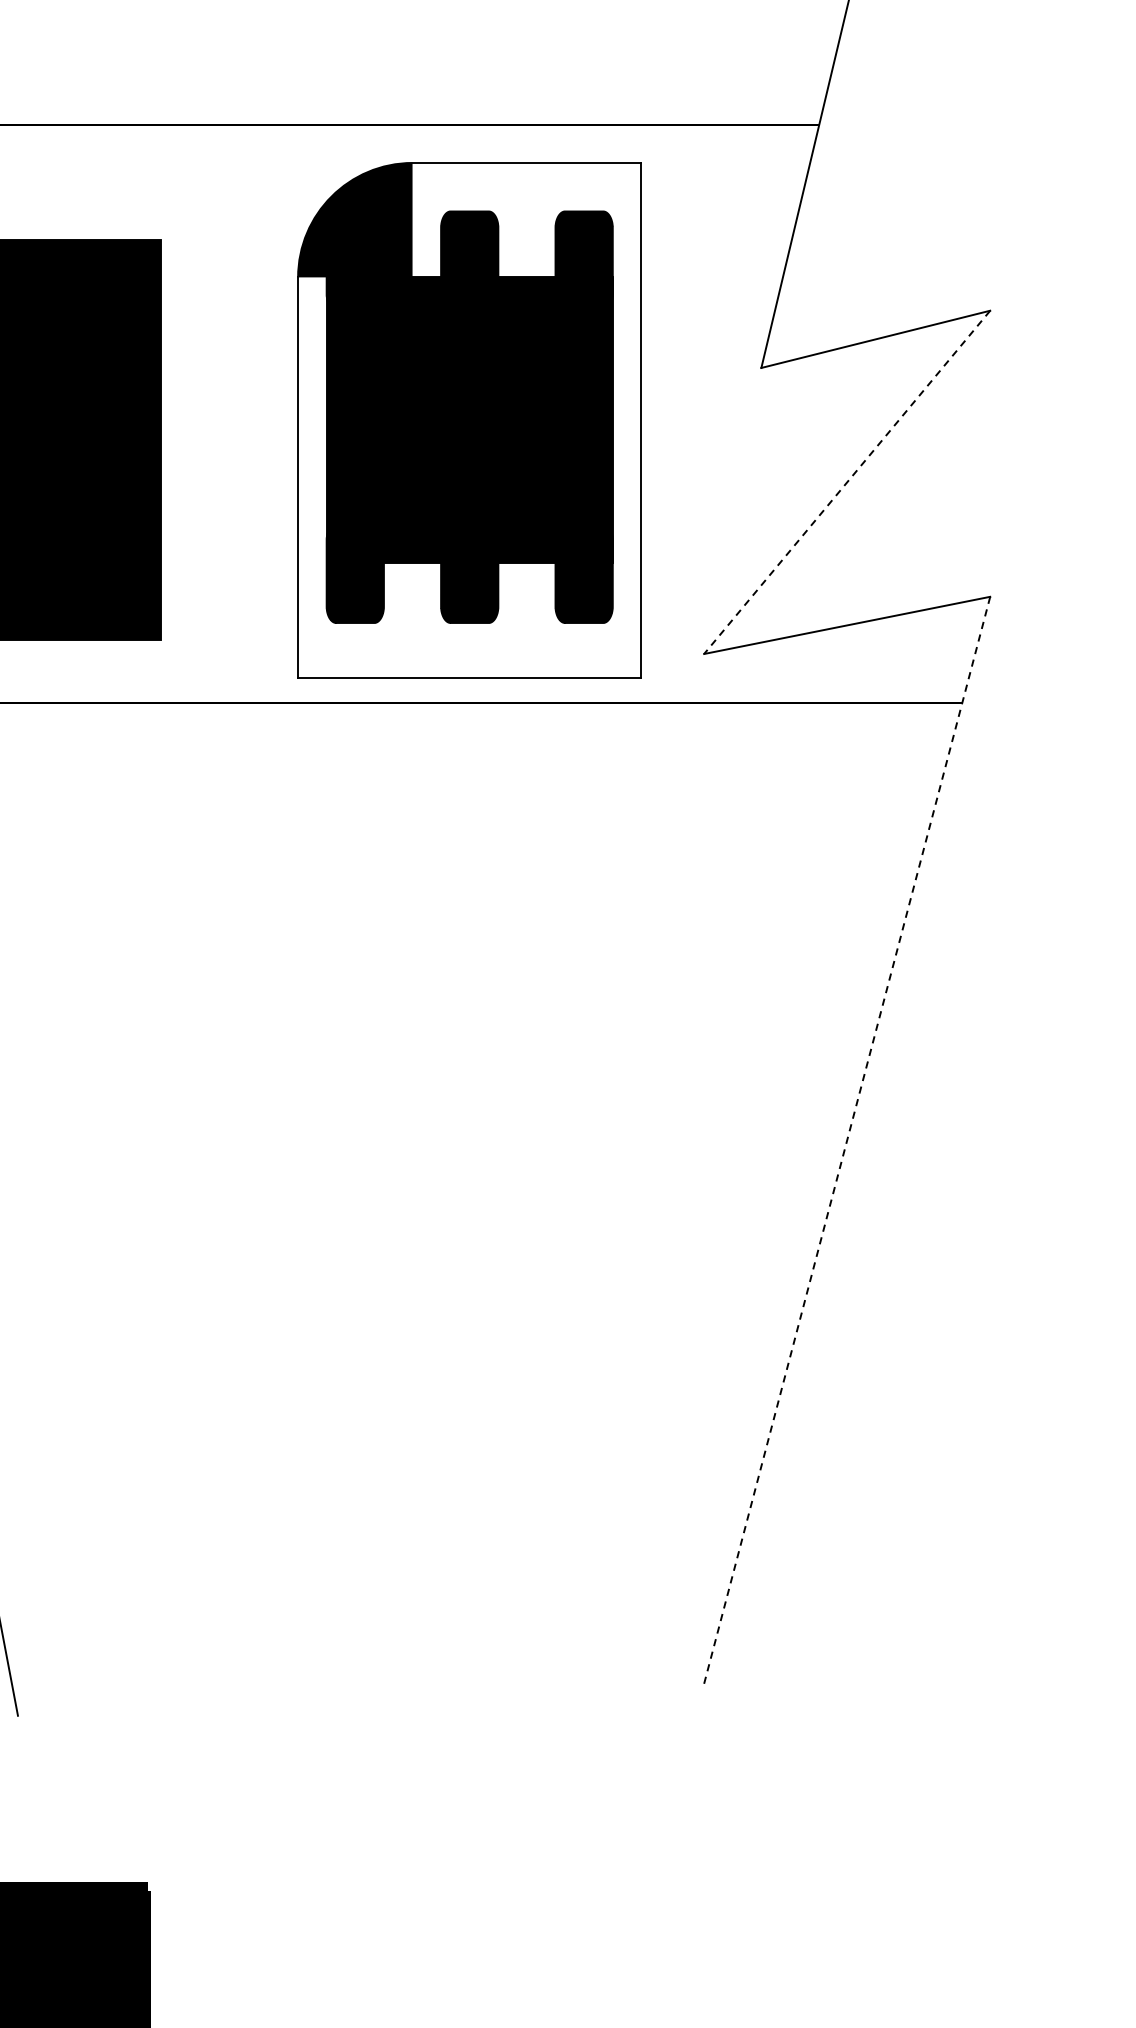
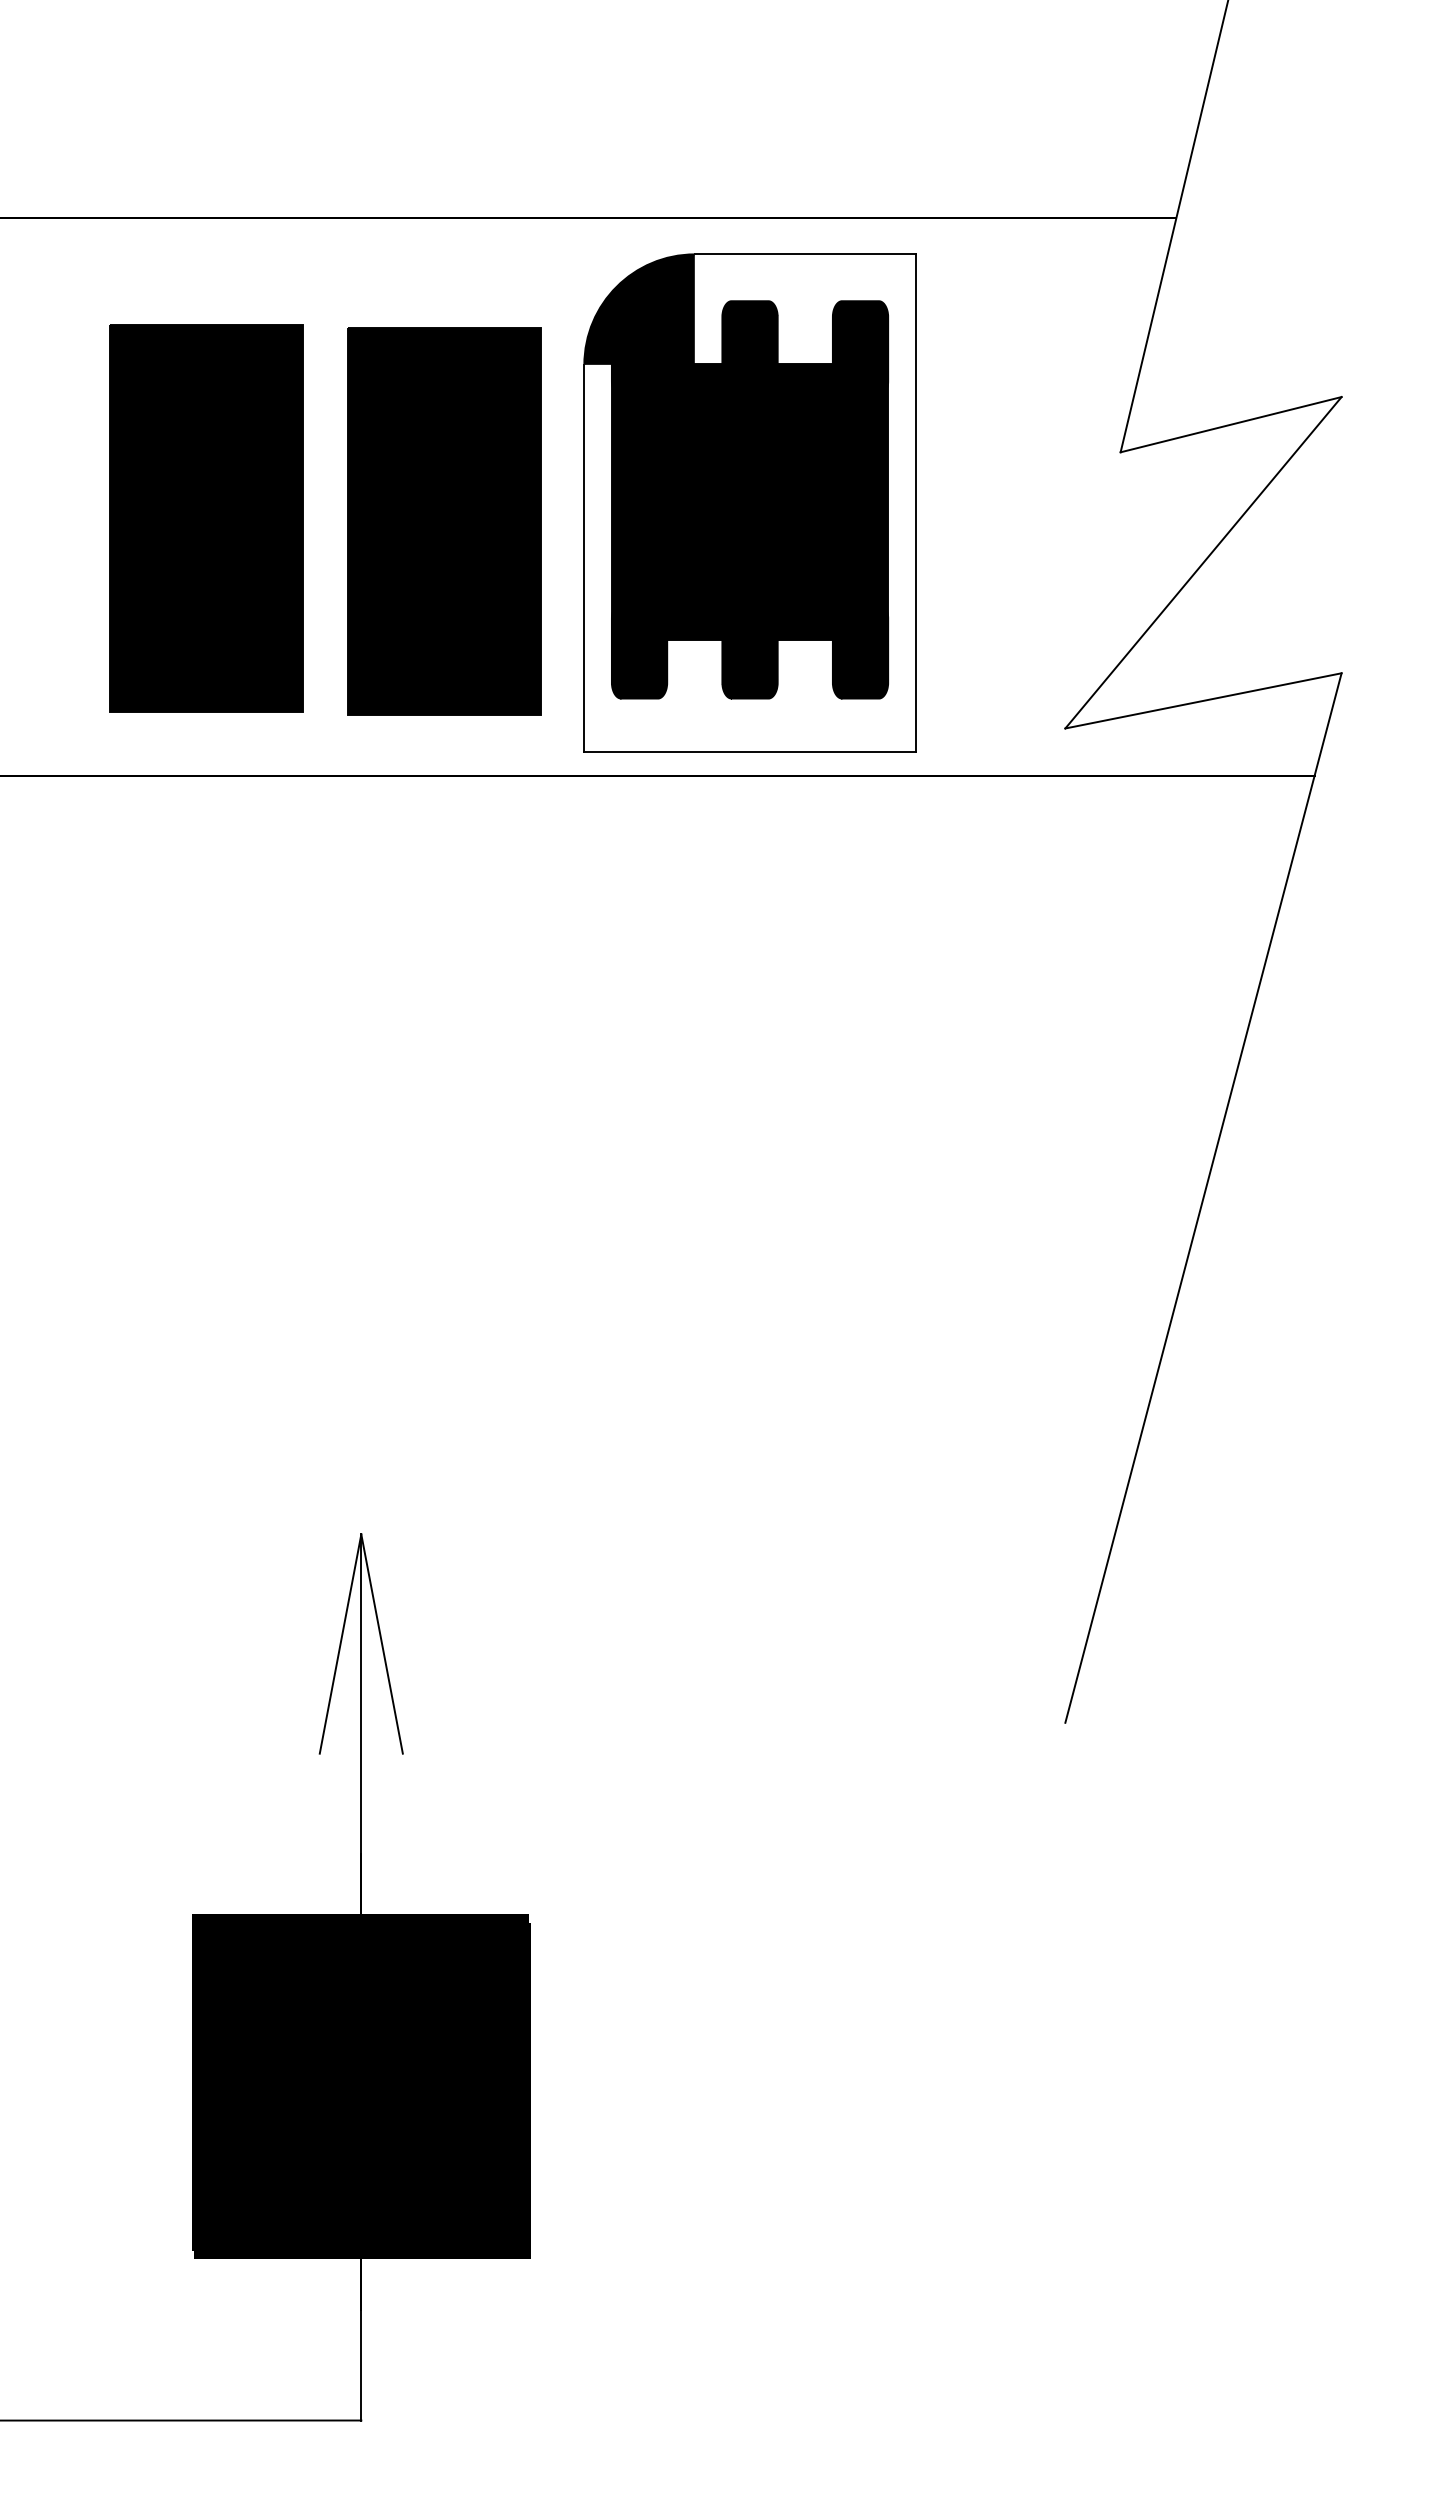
part: (469, 419) -> (749, 502), moved
line: (847, 482) -> (1203, 562), dashed -> solid
line: (847, 1140) -> (1203, 1198), dashed -> solid

